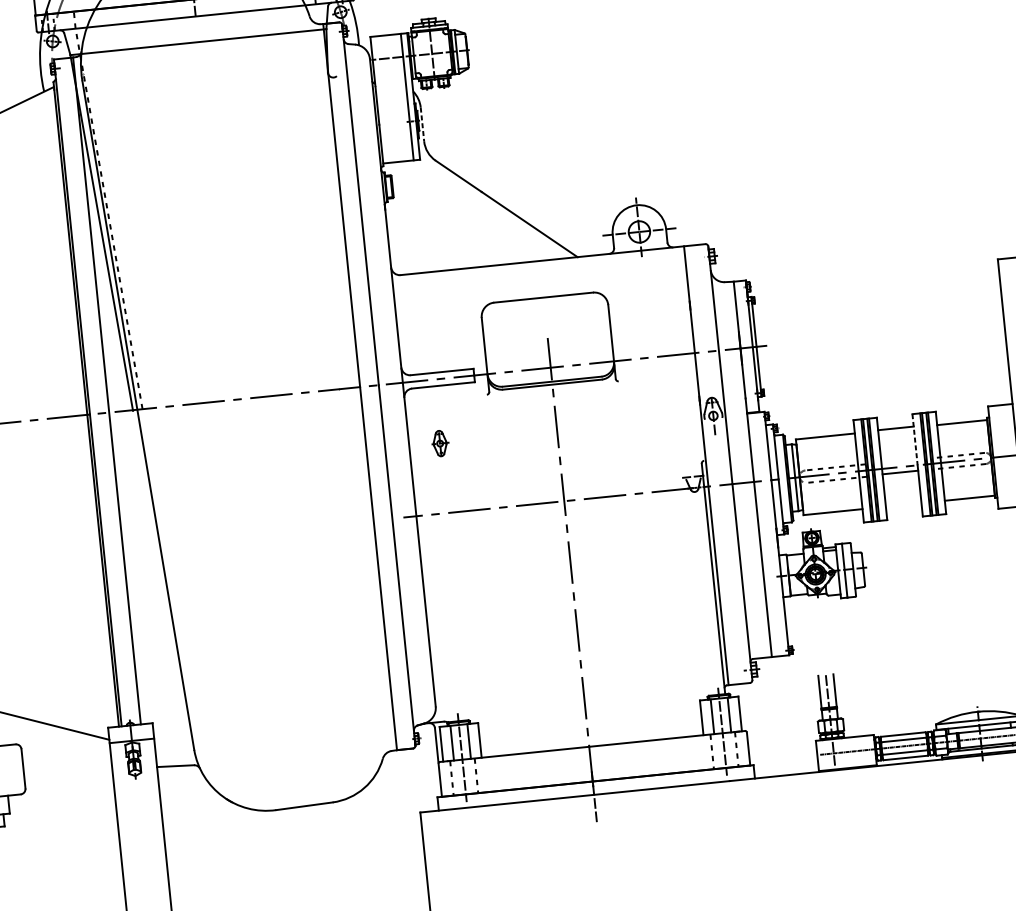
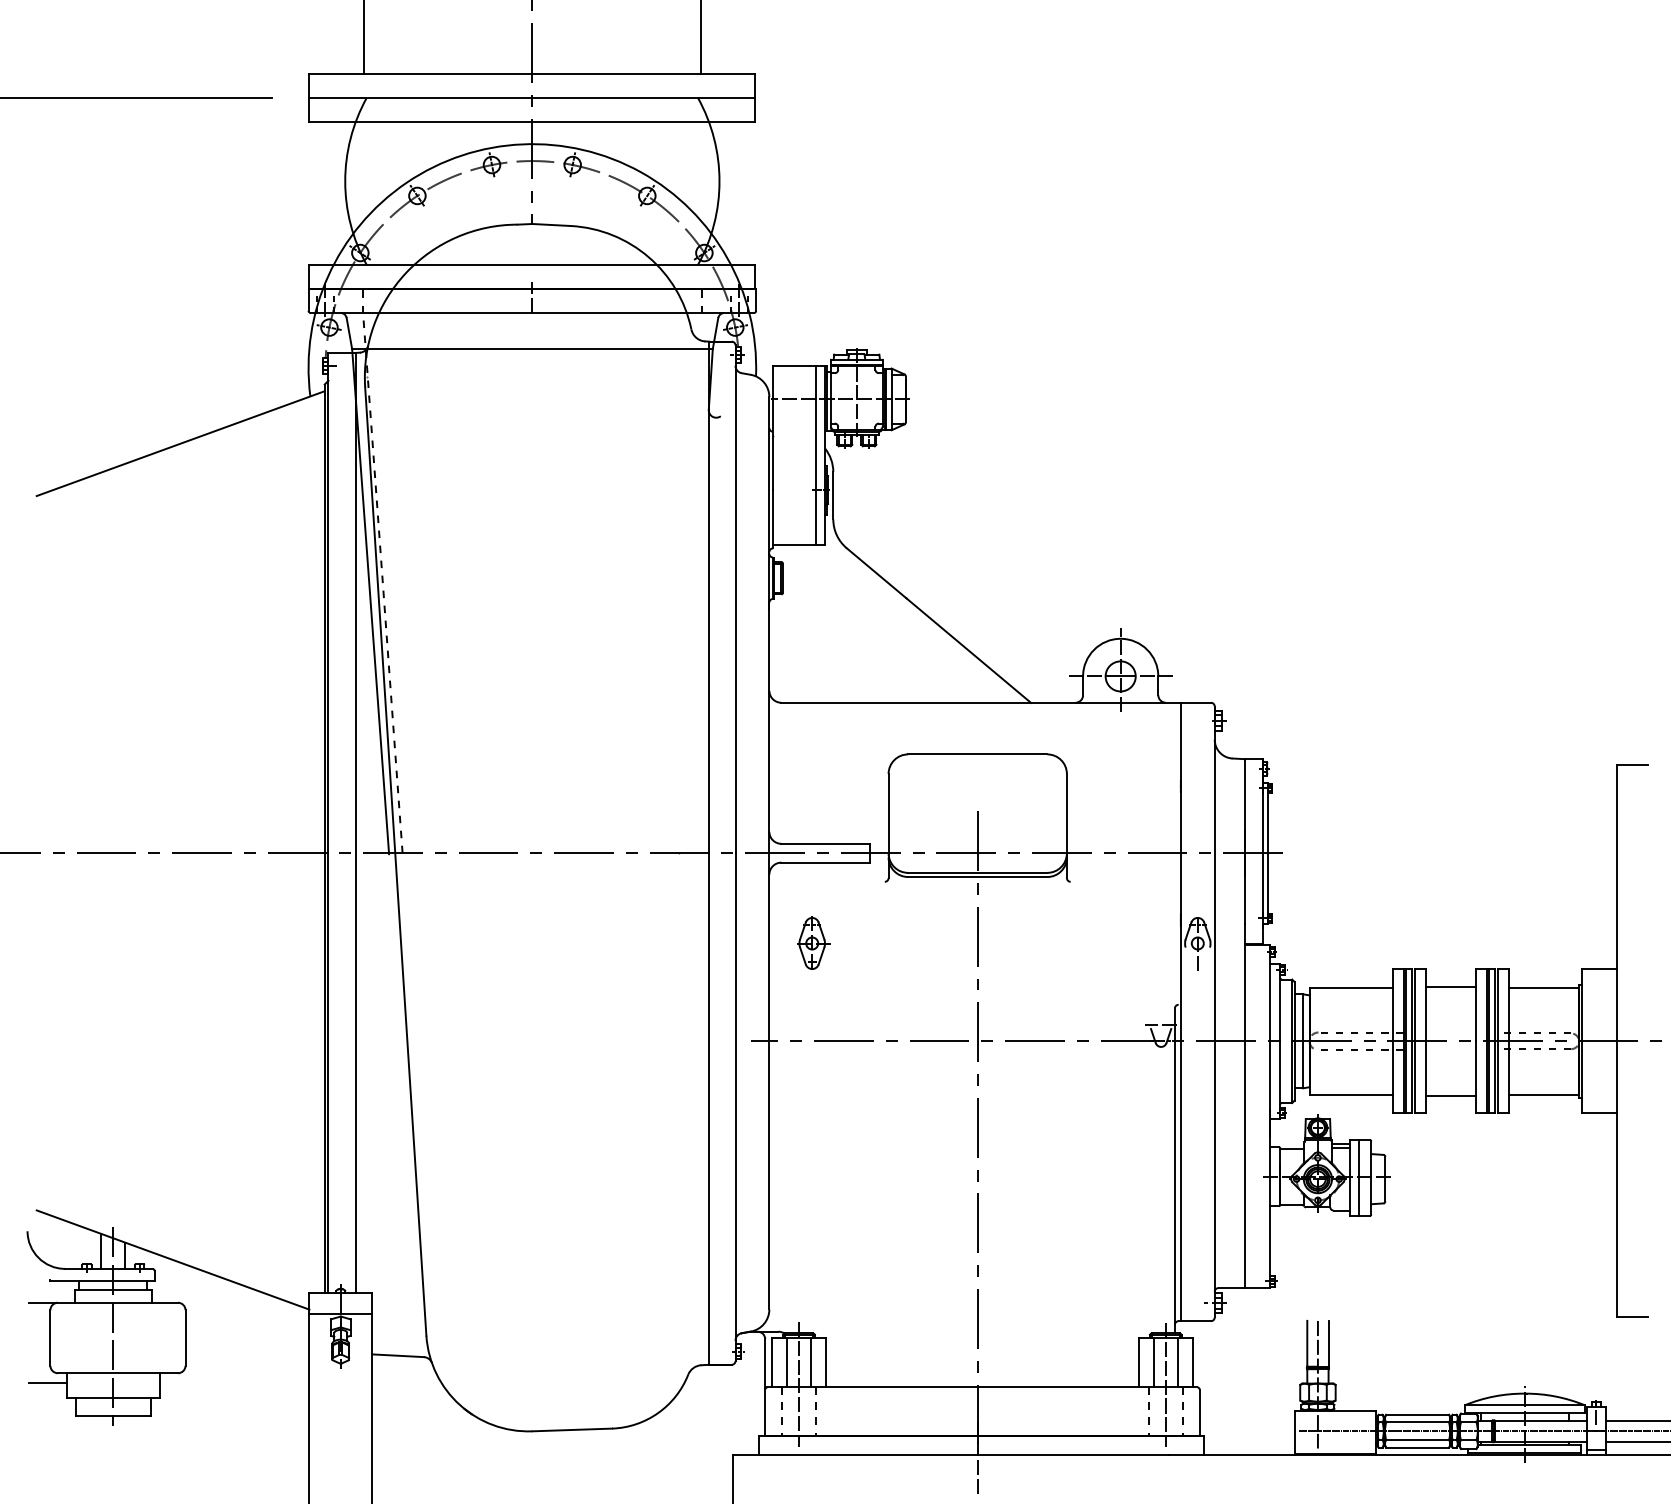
line: (422, 124) -> (833, 495), dashed -> solid
line: (914, 439) -> (1475, 1005), dashed -> solid
part: (440, 442) -> (813, 942), size x1.43
line: (900, 472) -> (1450, 1095), moved

